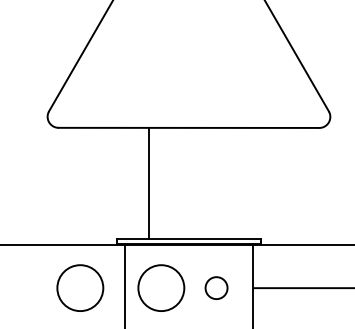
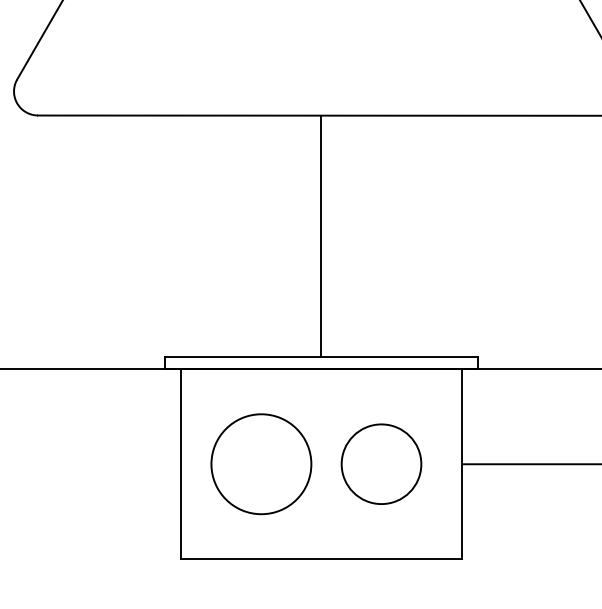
line: (148, 182) -> (320, 234), moved
circle: (80, 287) -> (85, 462), removed
circle: (216, 287) -> (381, 462), size x1.67

